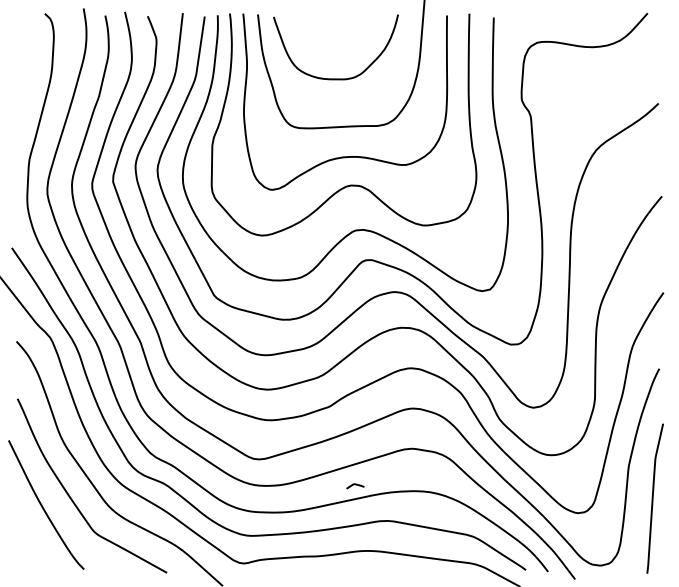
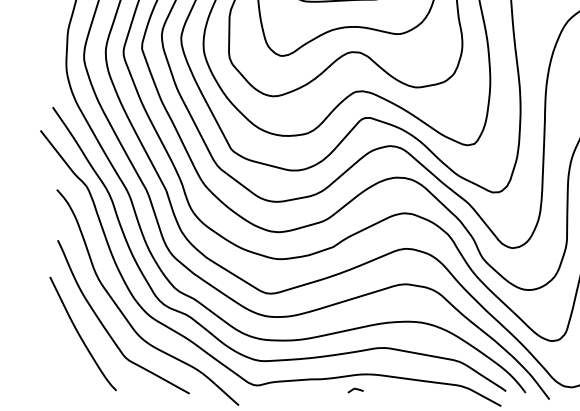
line: (355, 485) -> (355, 389), moved

